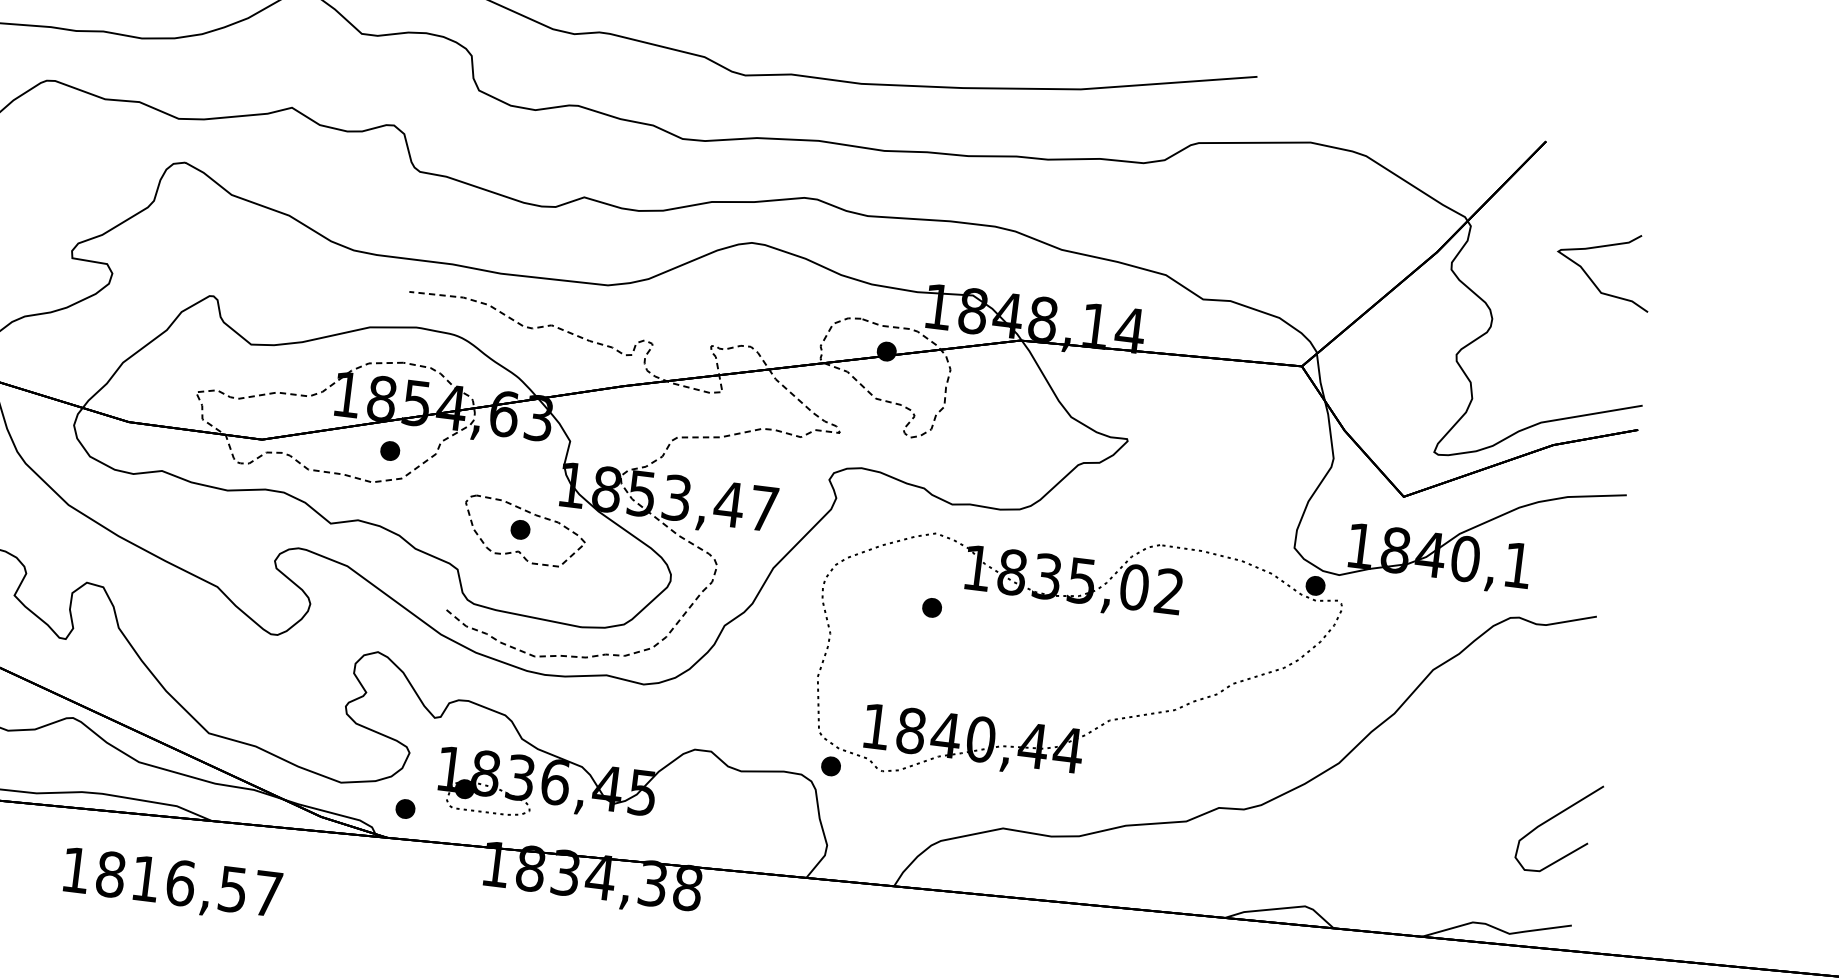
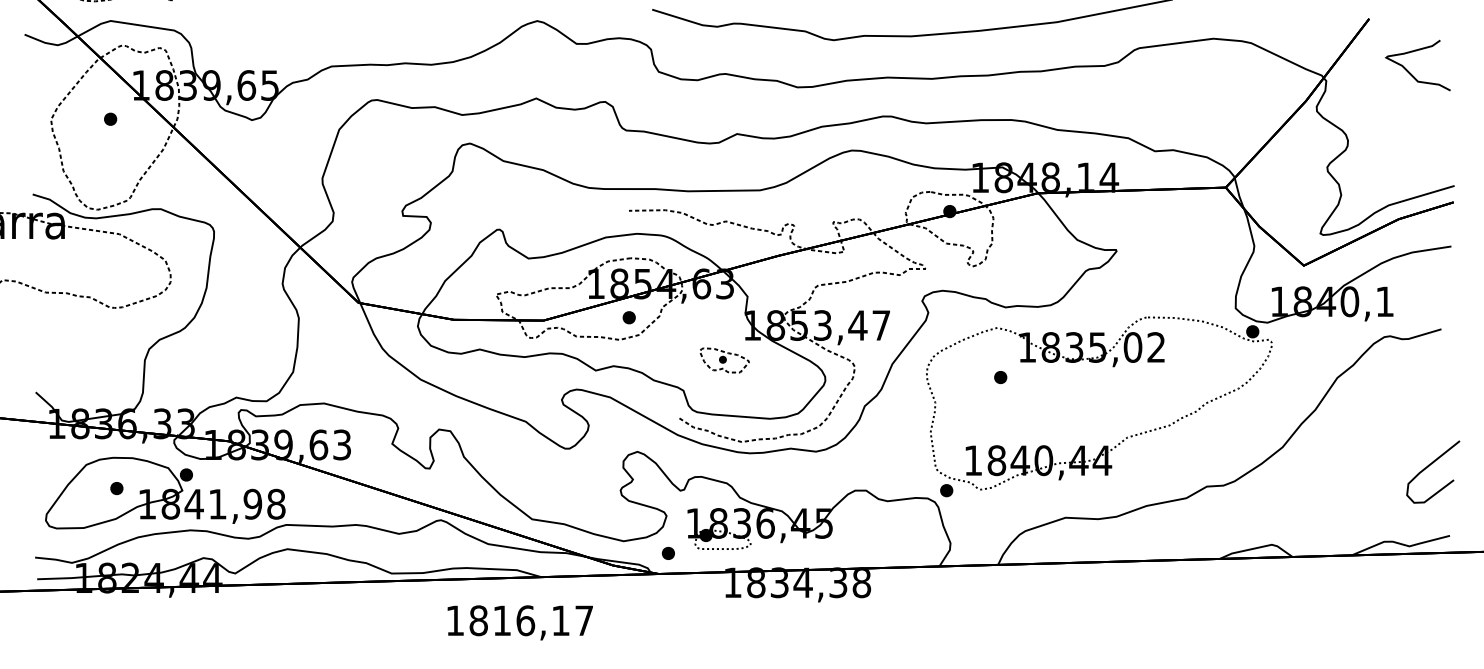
curve: (1591, 277) -> (1410, 72), moved
part: (524, 532) -> (724, 360), size x0.6
text: (232, 889) -> (560, 620), 1816,57 -> 1816,17

